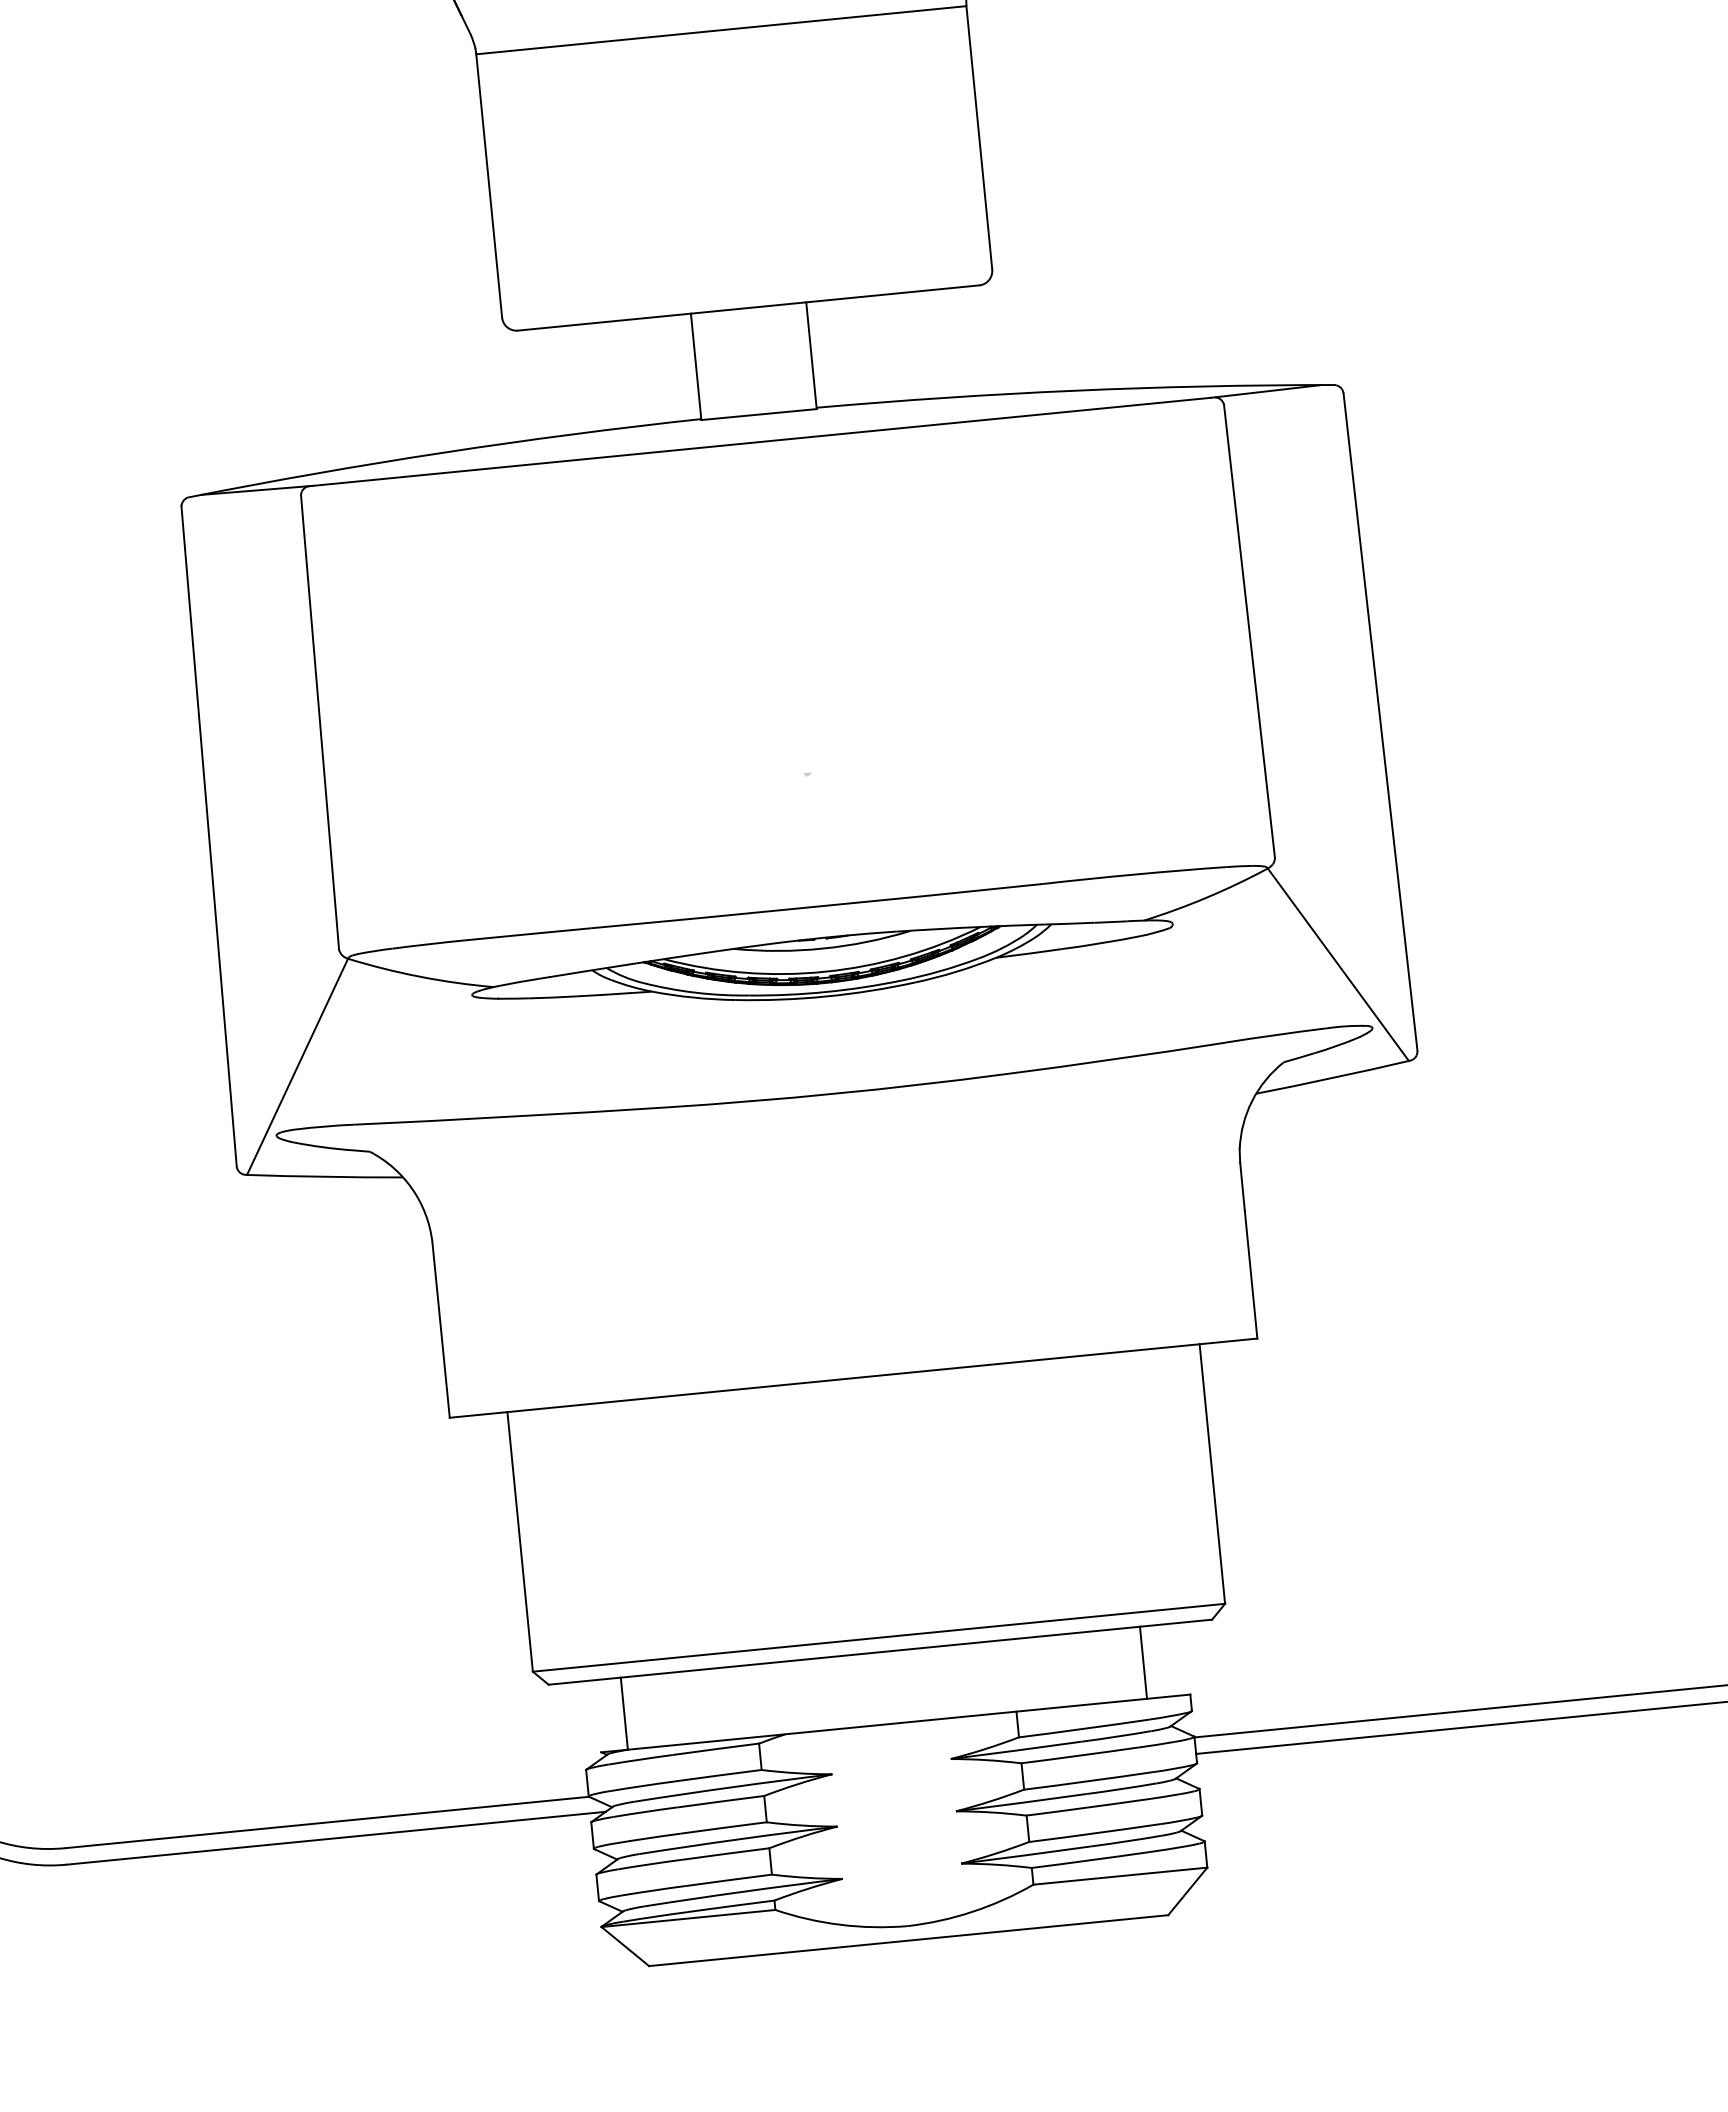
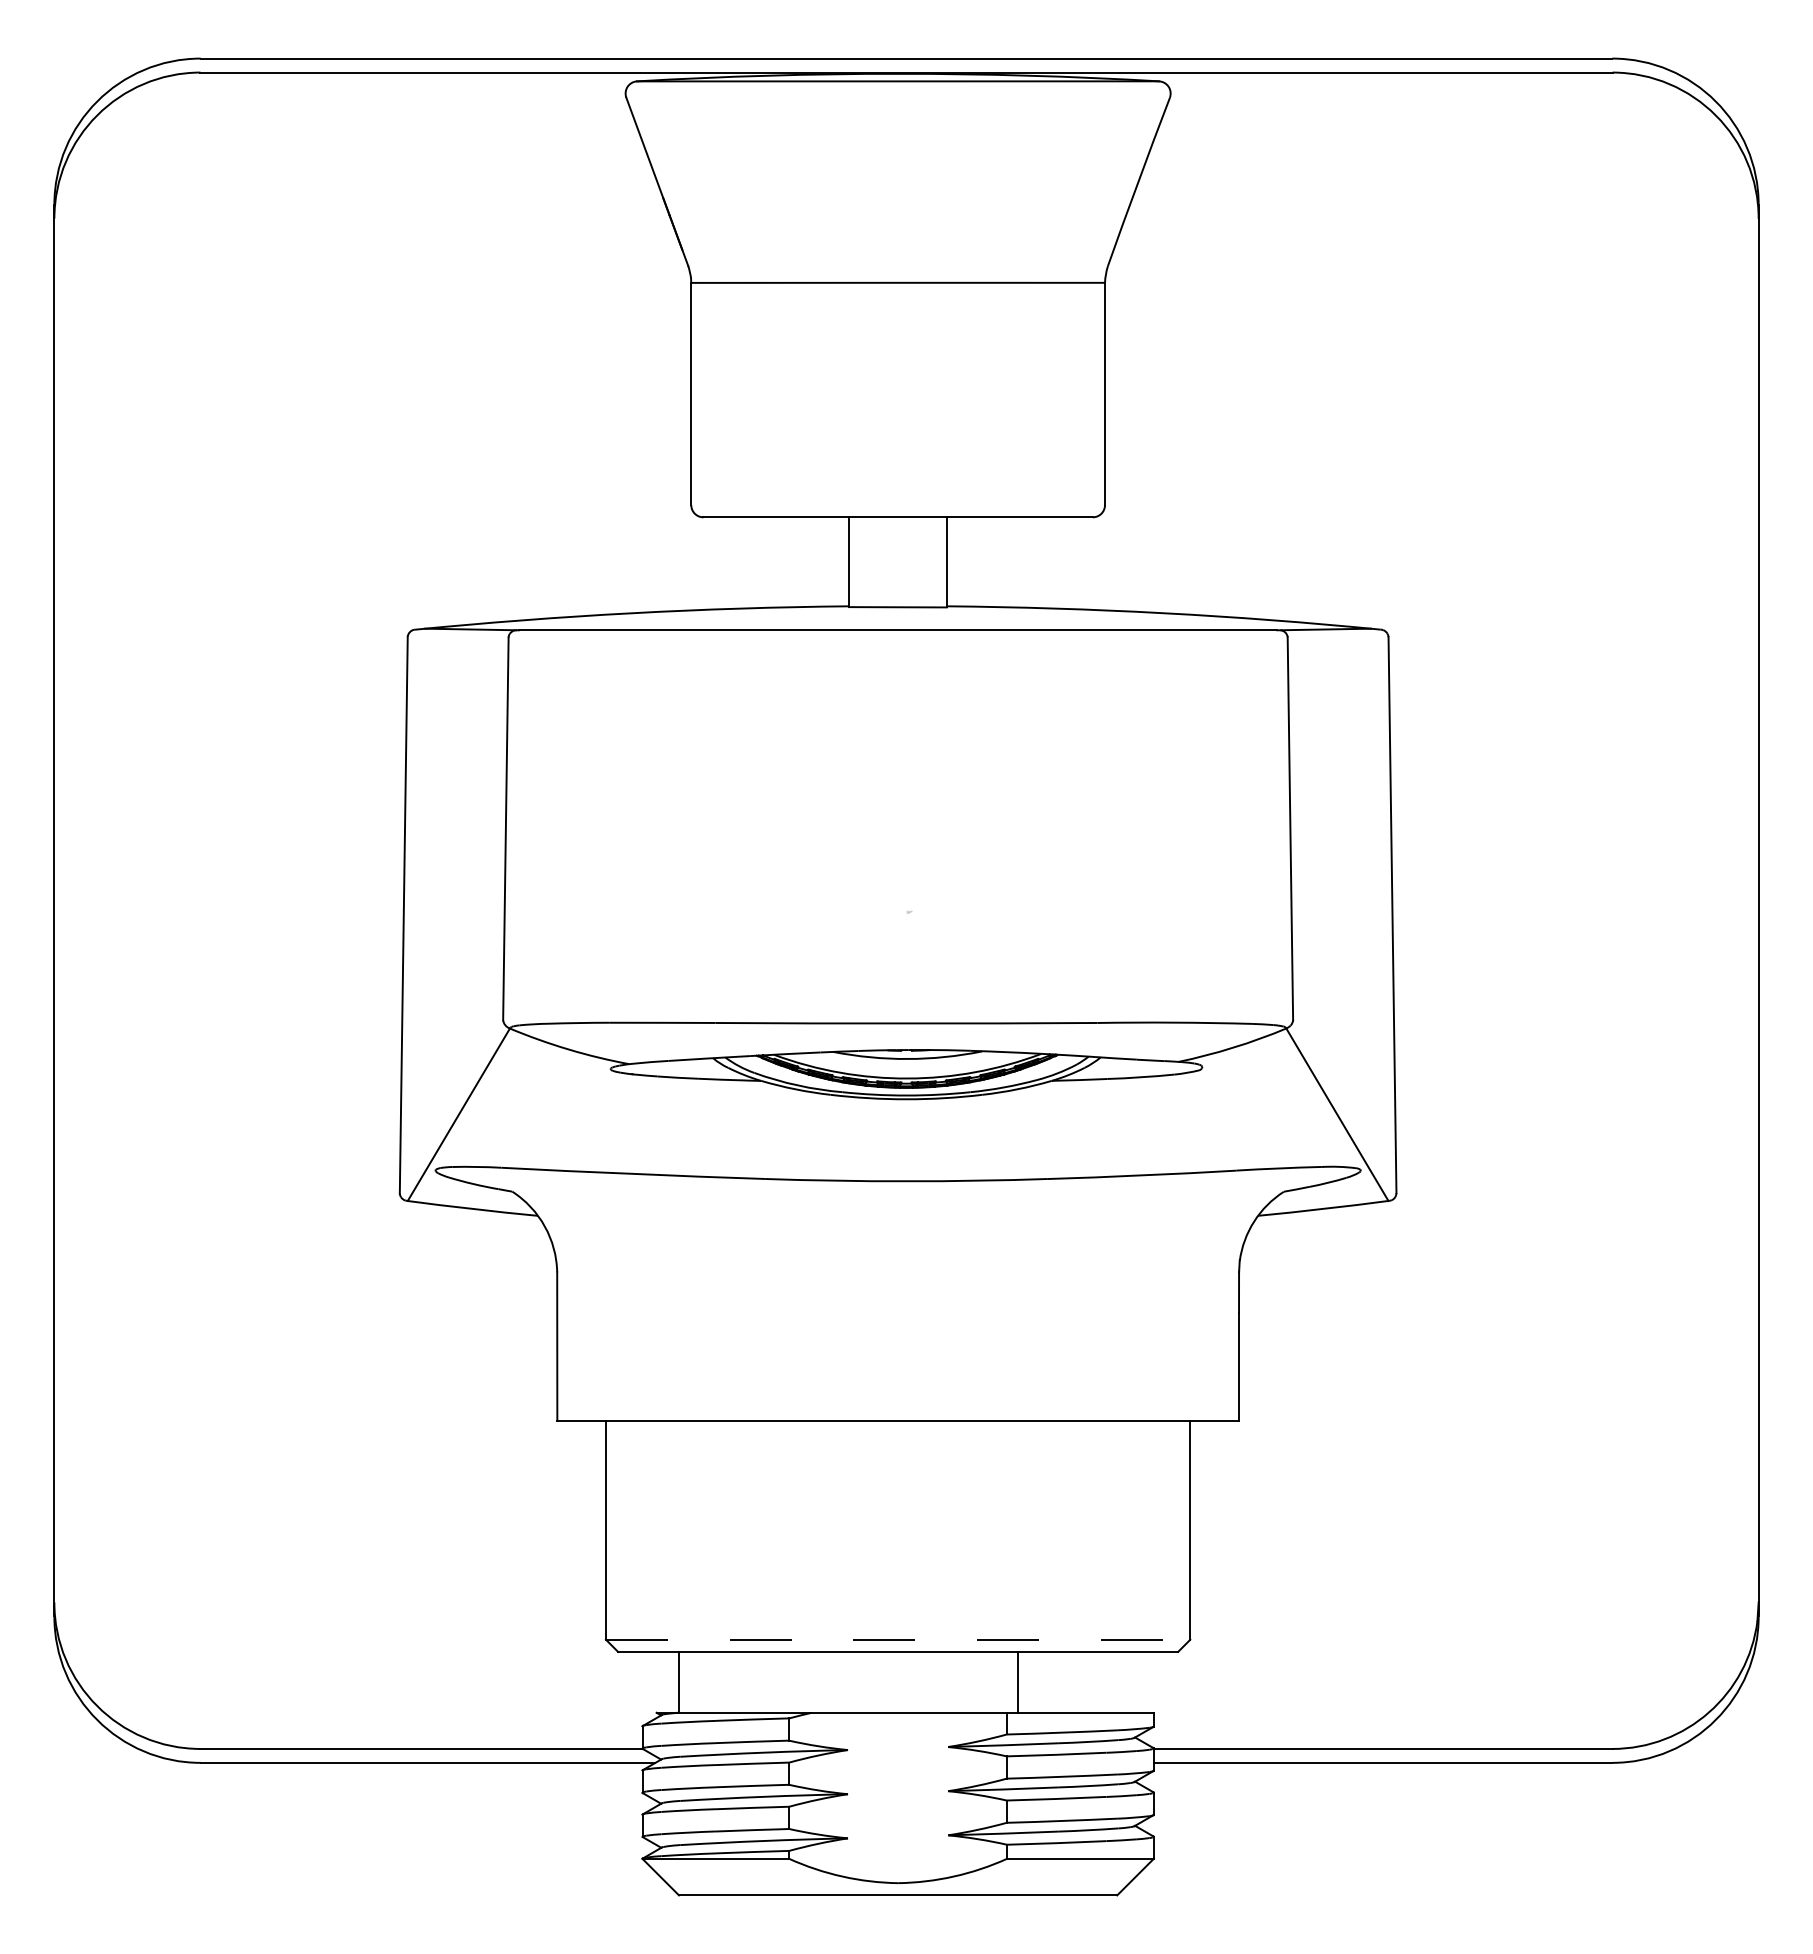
line: (879, 1637) -> (898, 1639), solid -> dashed
line: (1143, 1661) -> (1018, 1681), moved

